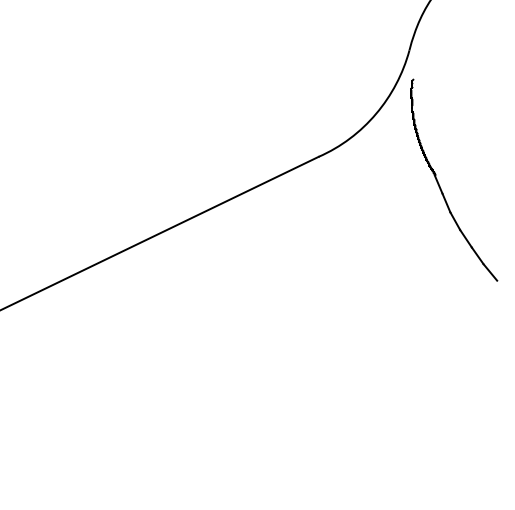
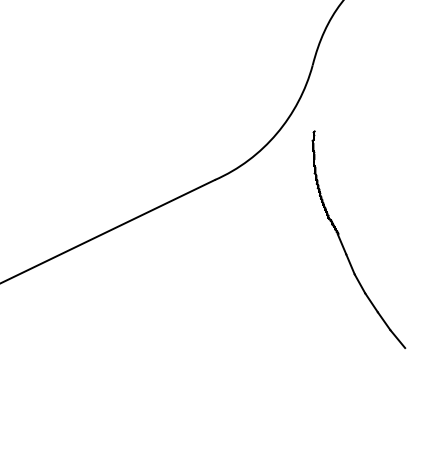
part: (439, 183) -> (342, 243), moved

